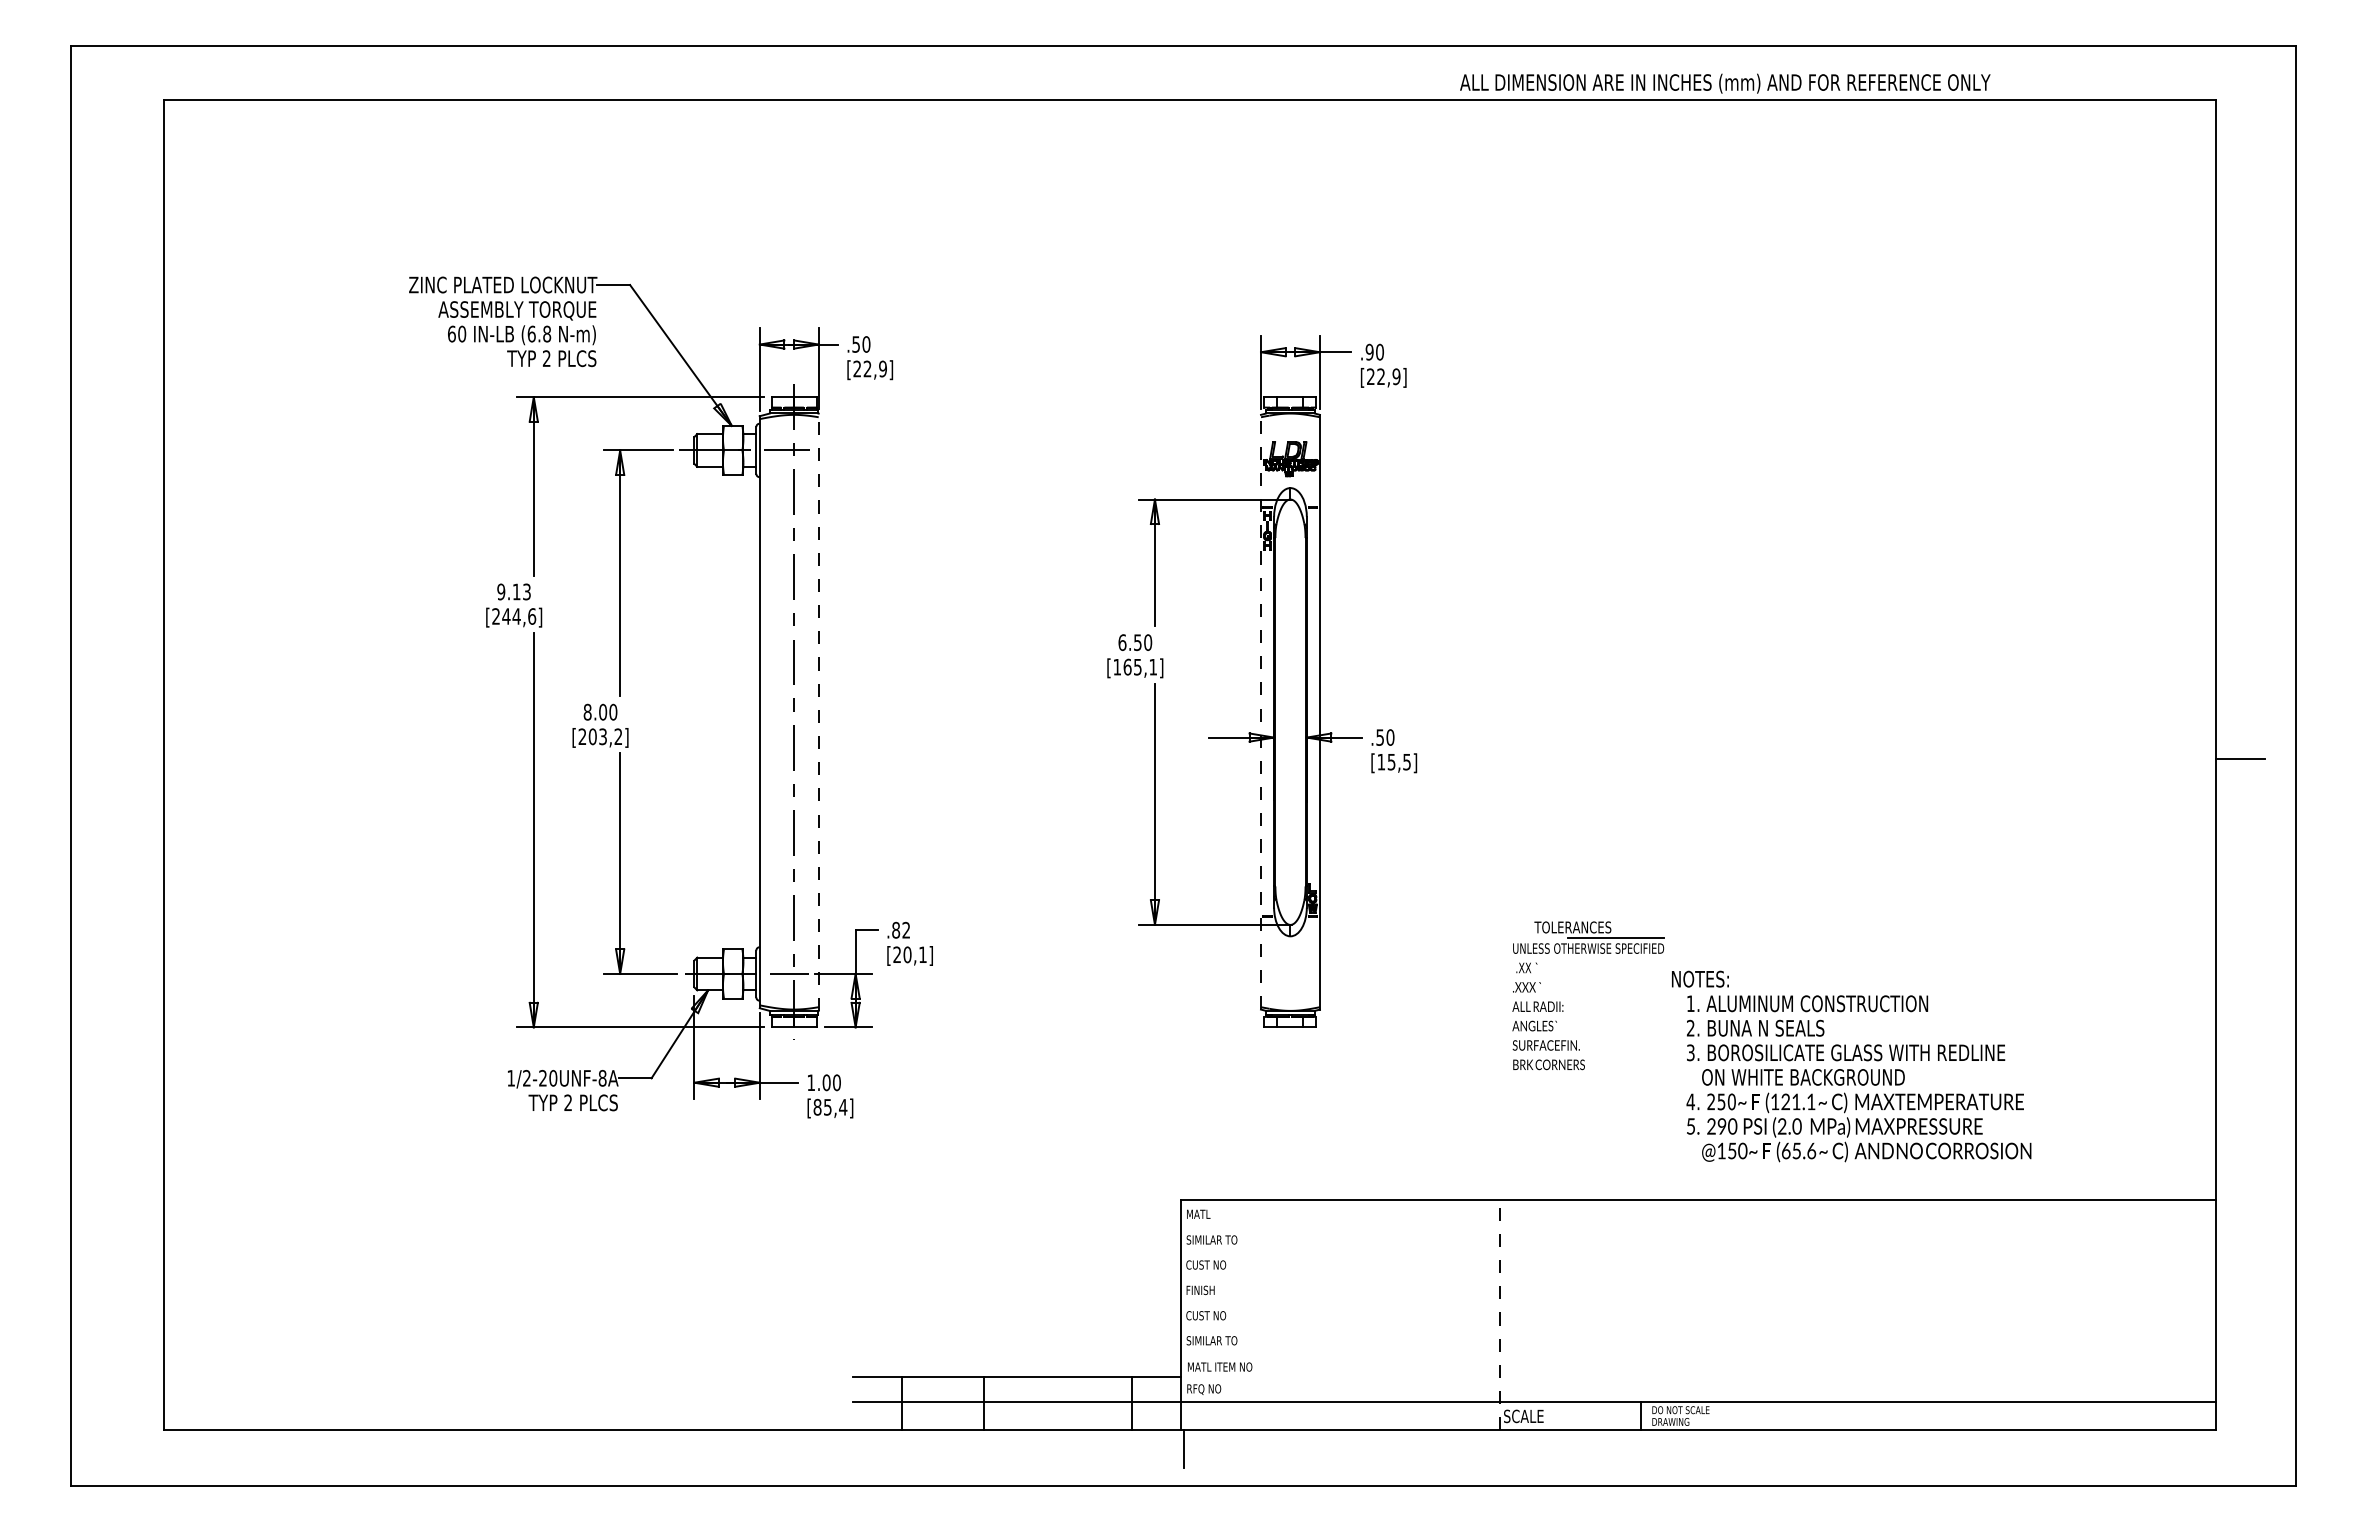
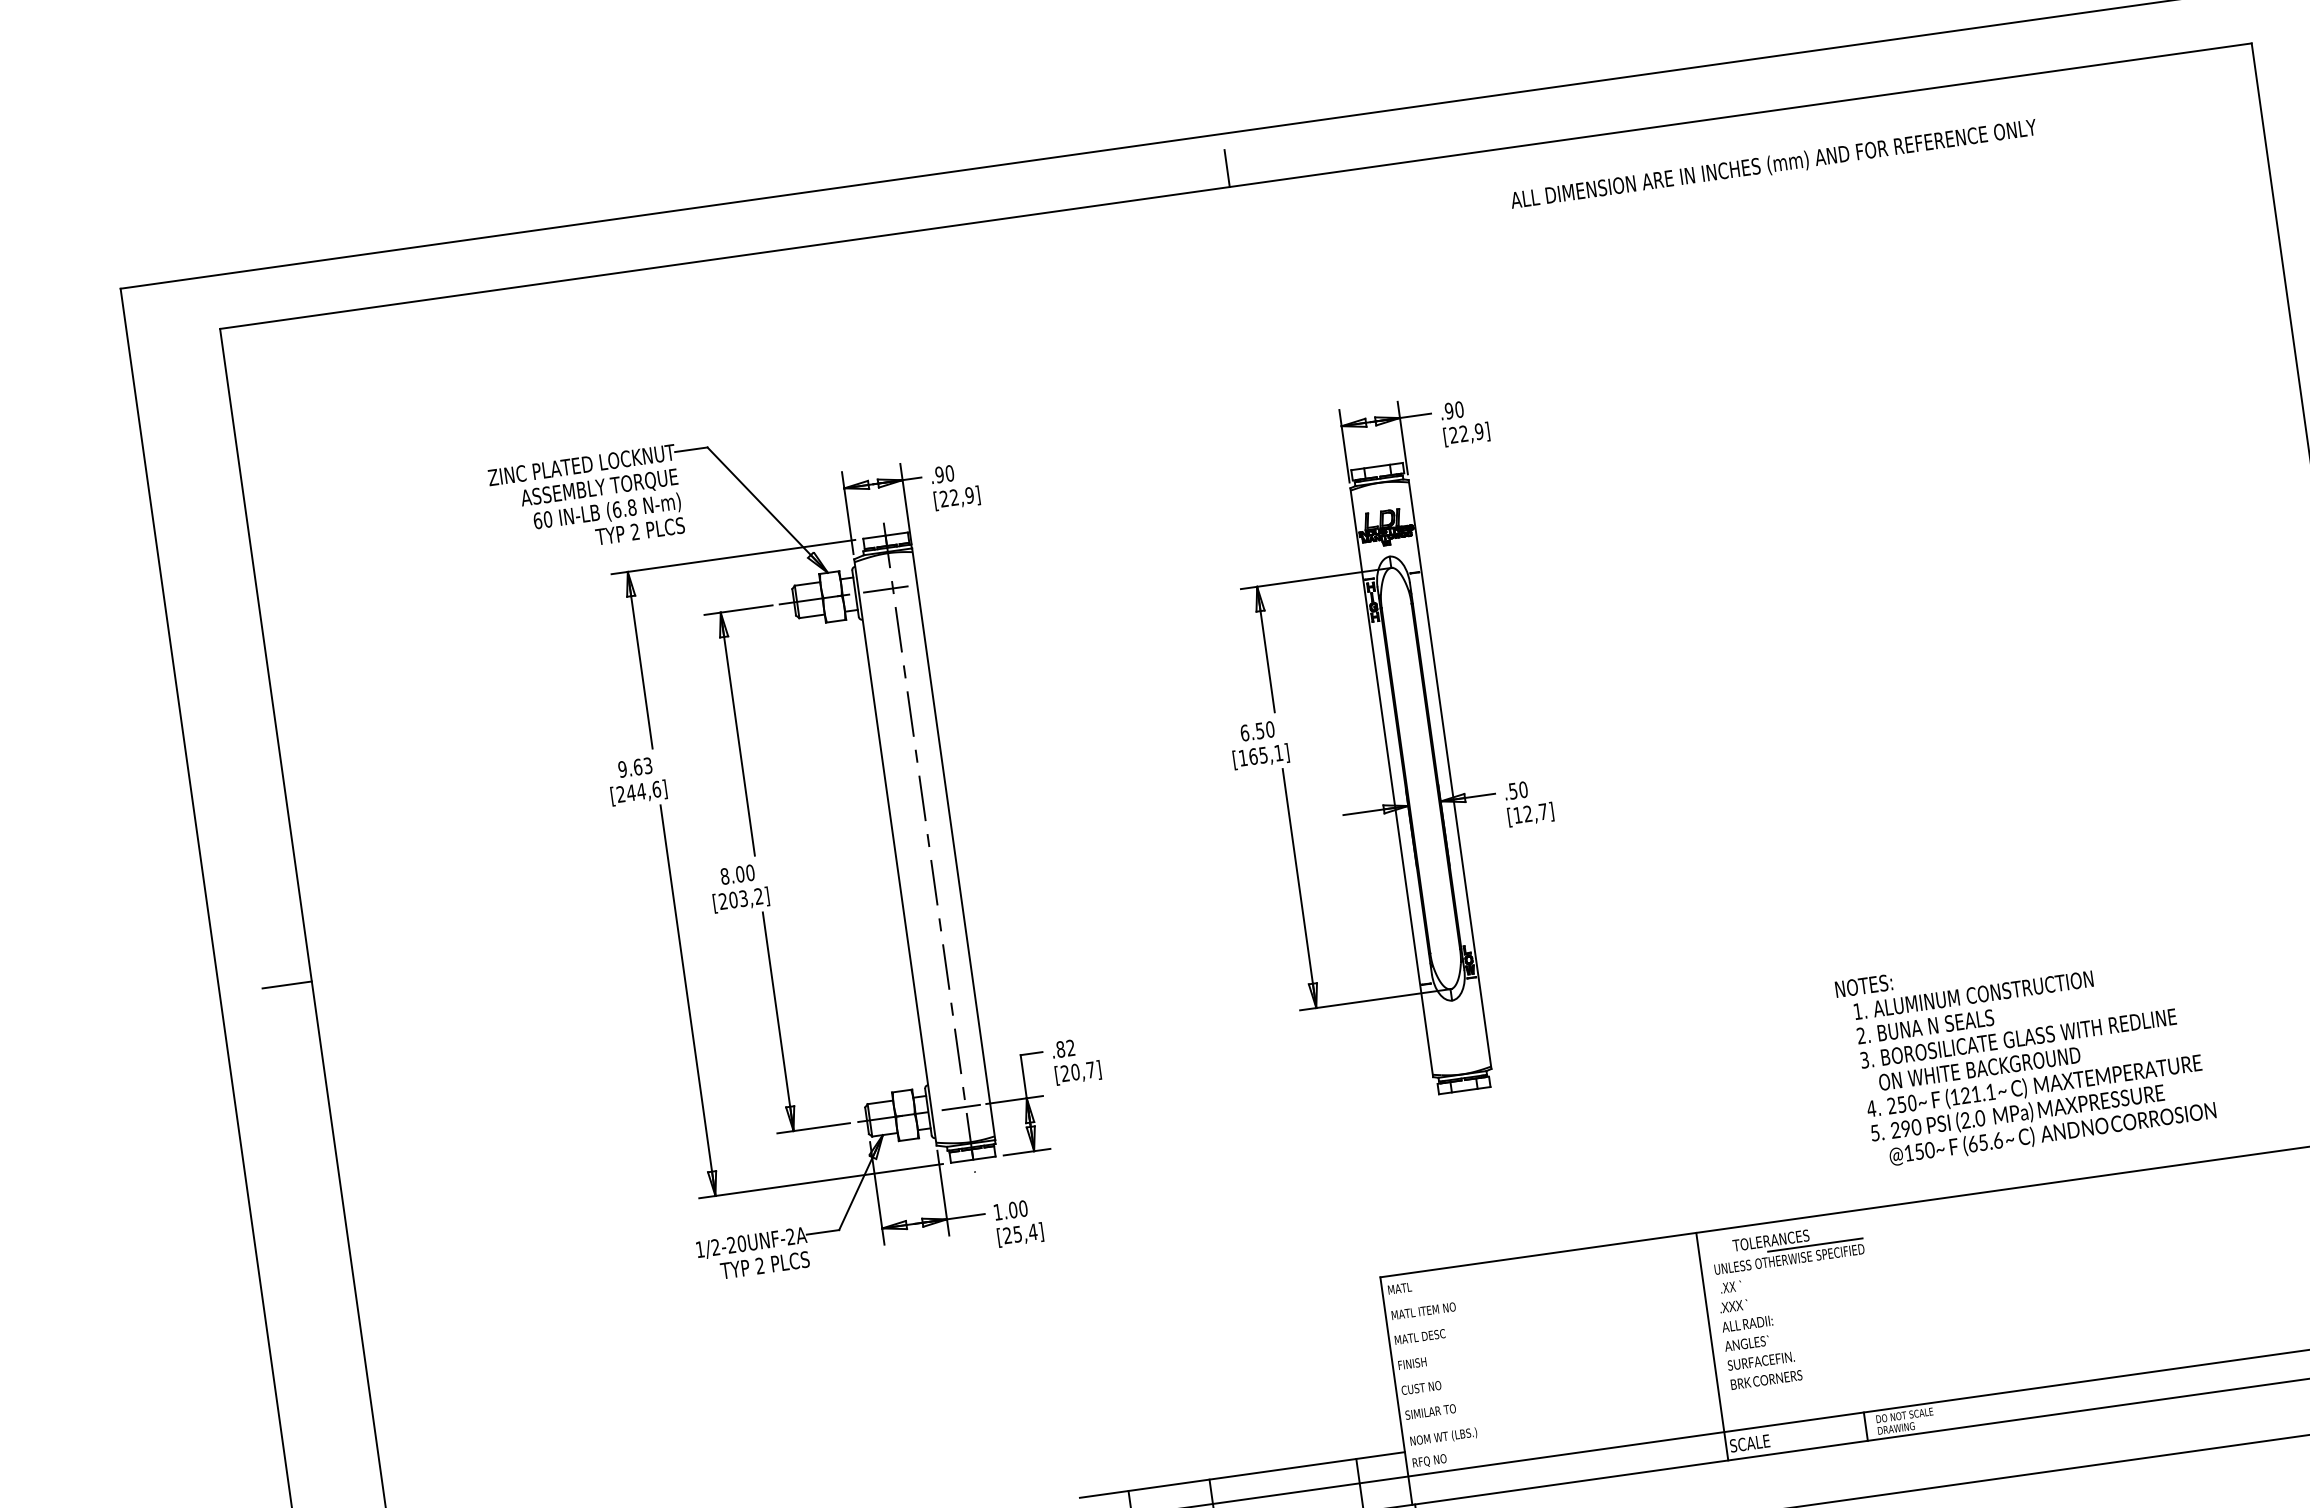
line: (1183, 80) -> (1227, 167), added
text: (1725, 83) -> (1773, 164), moved
text: (856, 344) -> (940, 474), .50 -> .90
text: (516, 591) -> (637, 766), 9.13 -> 9.63
line: (1261, 711) -> (1392, 781), dashed -> solid
line: (818, 712) -> (953, 844), dashed -> solid
line: (138, 758) -> (286, 984), added
text: (1398, 761) -> (1534, 812), [15,5] -> [12,7]
text: (922, 954) -> (1090, 1069), [20,1] -> [20,7]
part: (1563, 1005) -> (1772, 1319), moved
text: (602, 1078) -> (790, 1237), 1/2-20UNF-8A -> 1/2-20UNF-2A
text: (817, 1107) -> (1007, 1235), [85,4] -> [25,4]
text: (1218, 1239) -> (1423, 1310), SIMILAR TO -> MATL ITEM NO
text: (1211, 1264) -> (1419, 1336), CUST NO -> MATL DESC
line: (1499, 1315) -> (1711, 1346), dashed -> solid
text: (1221, 1367) -> (1443, 1437), MATL ITEM NO -> NOM WT (LBS.)

